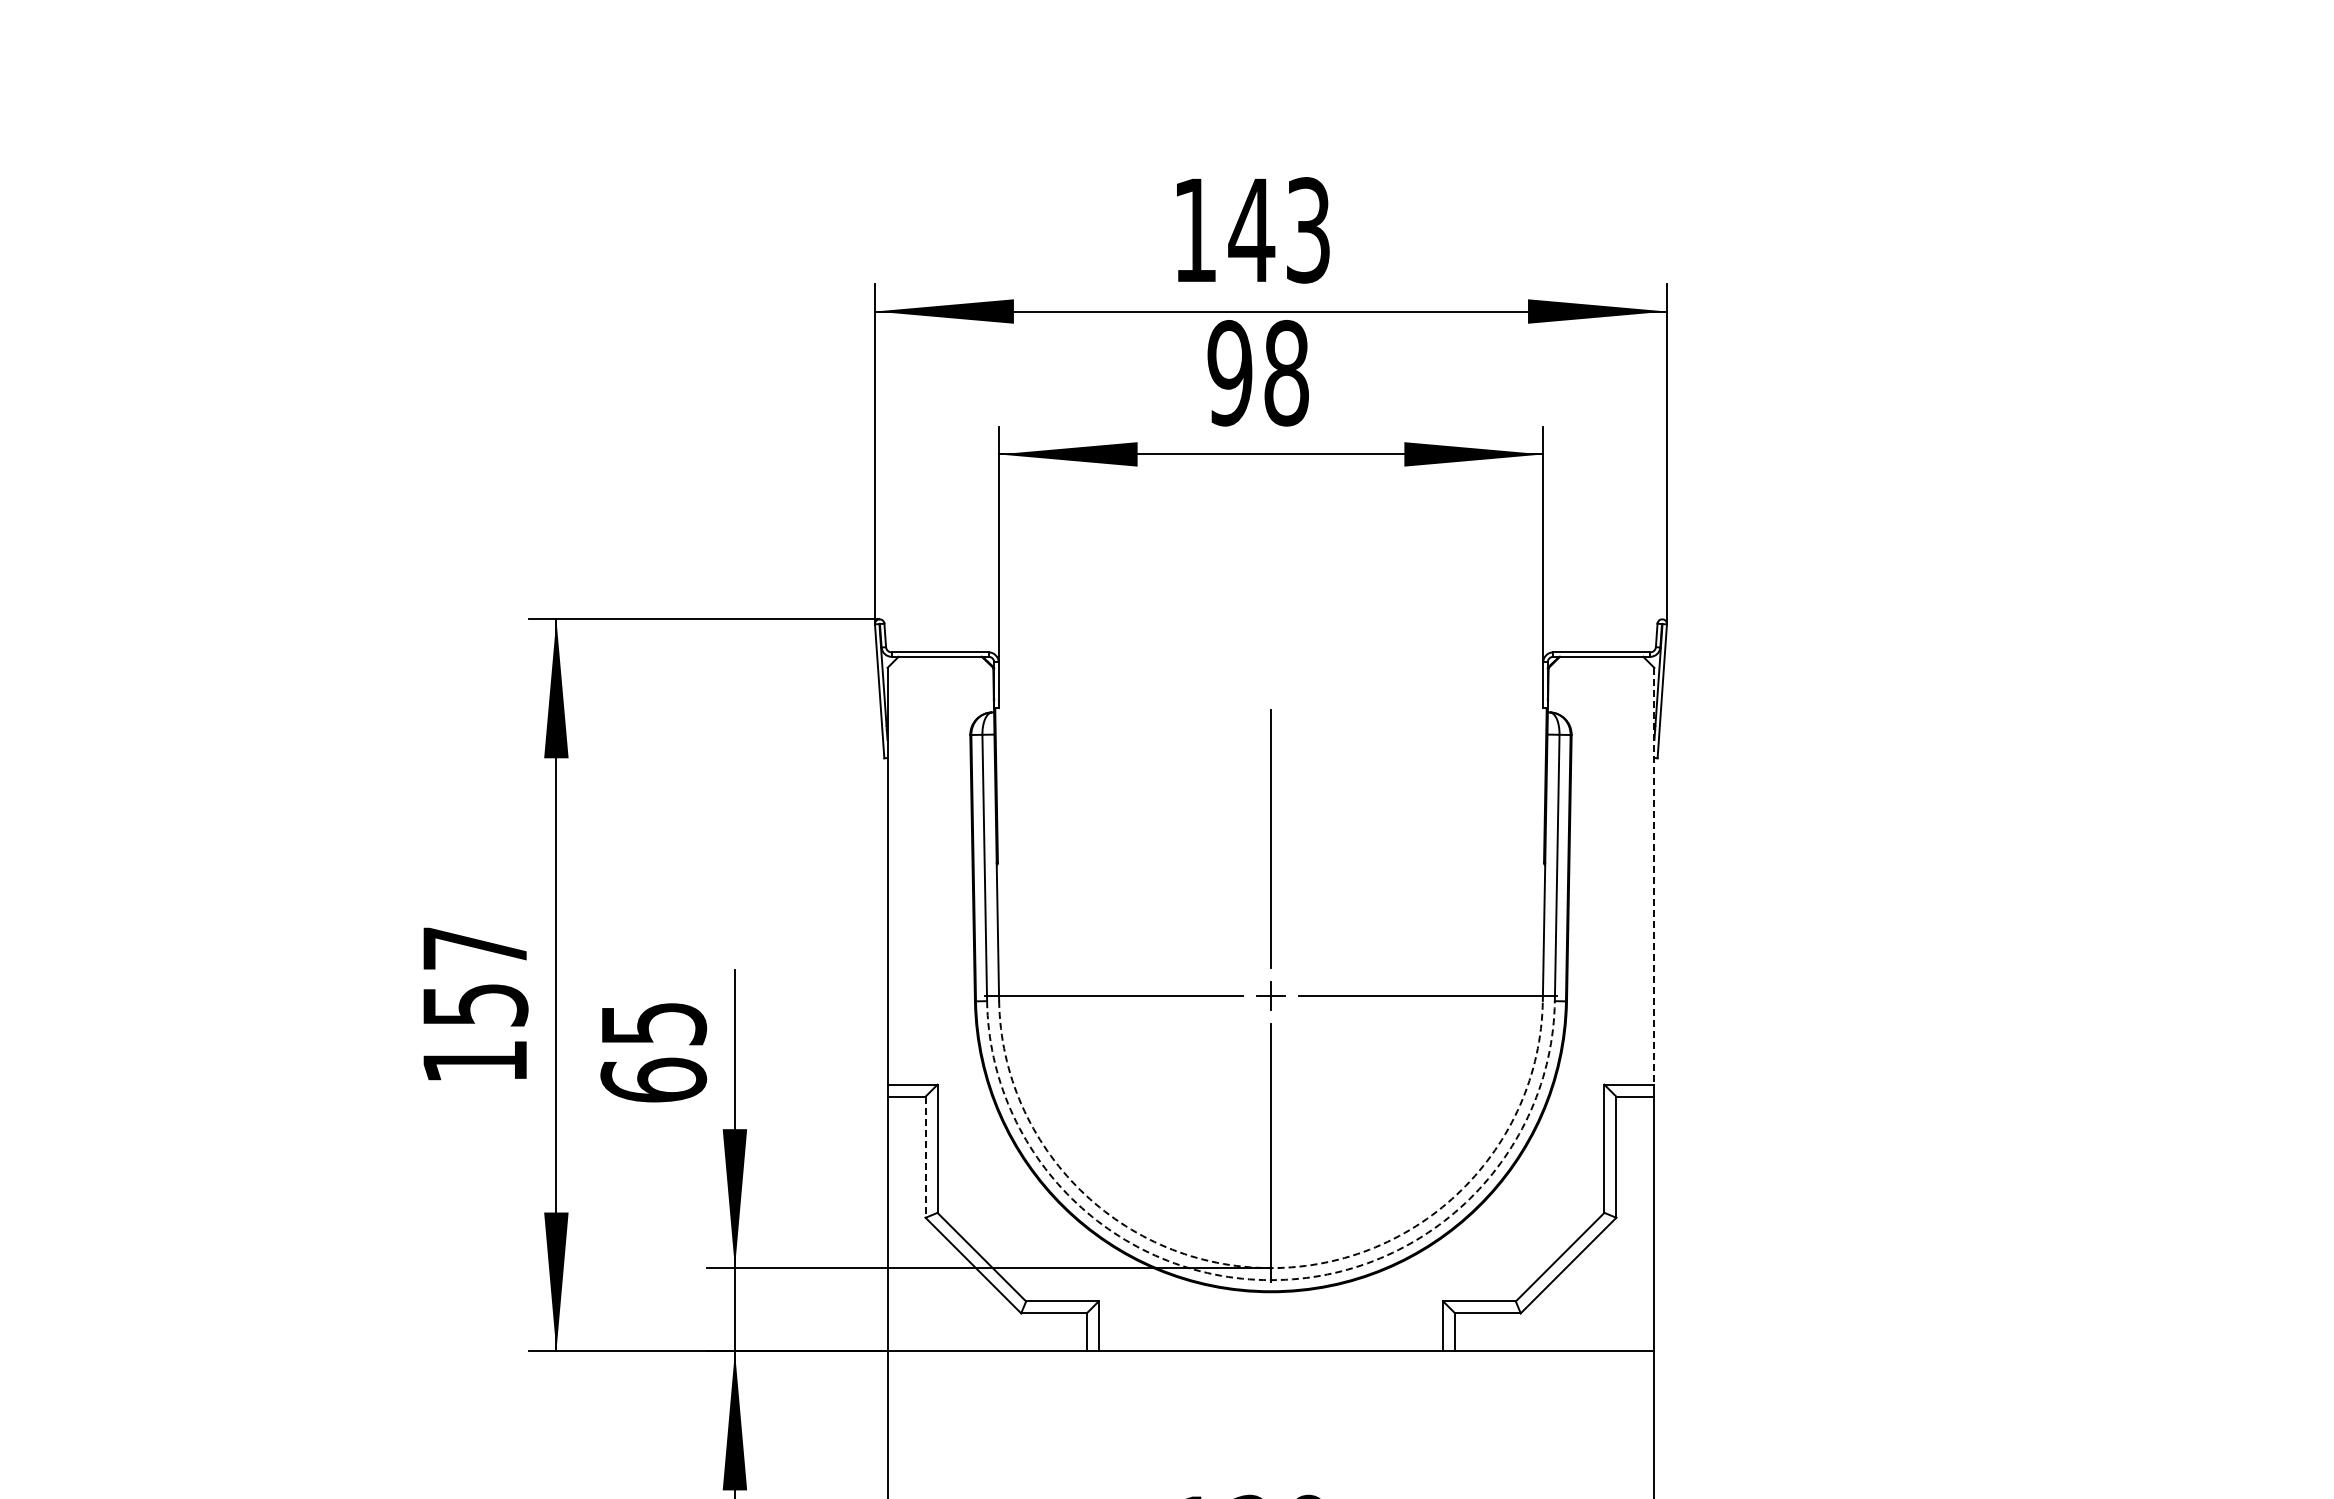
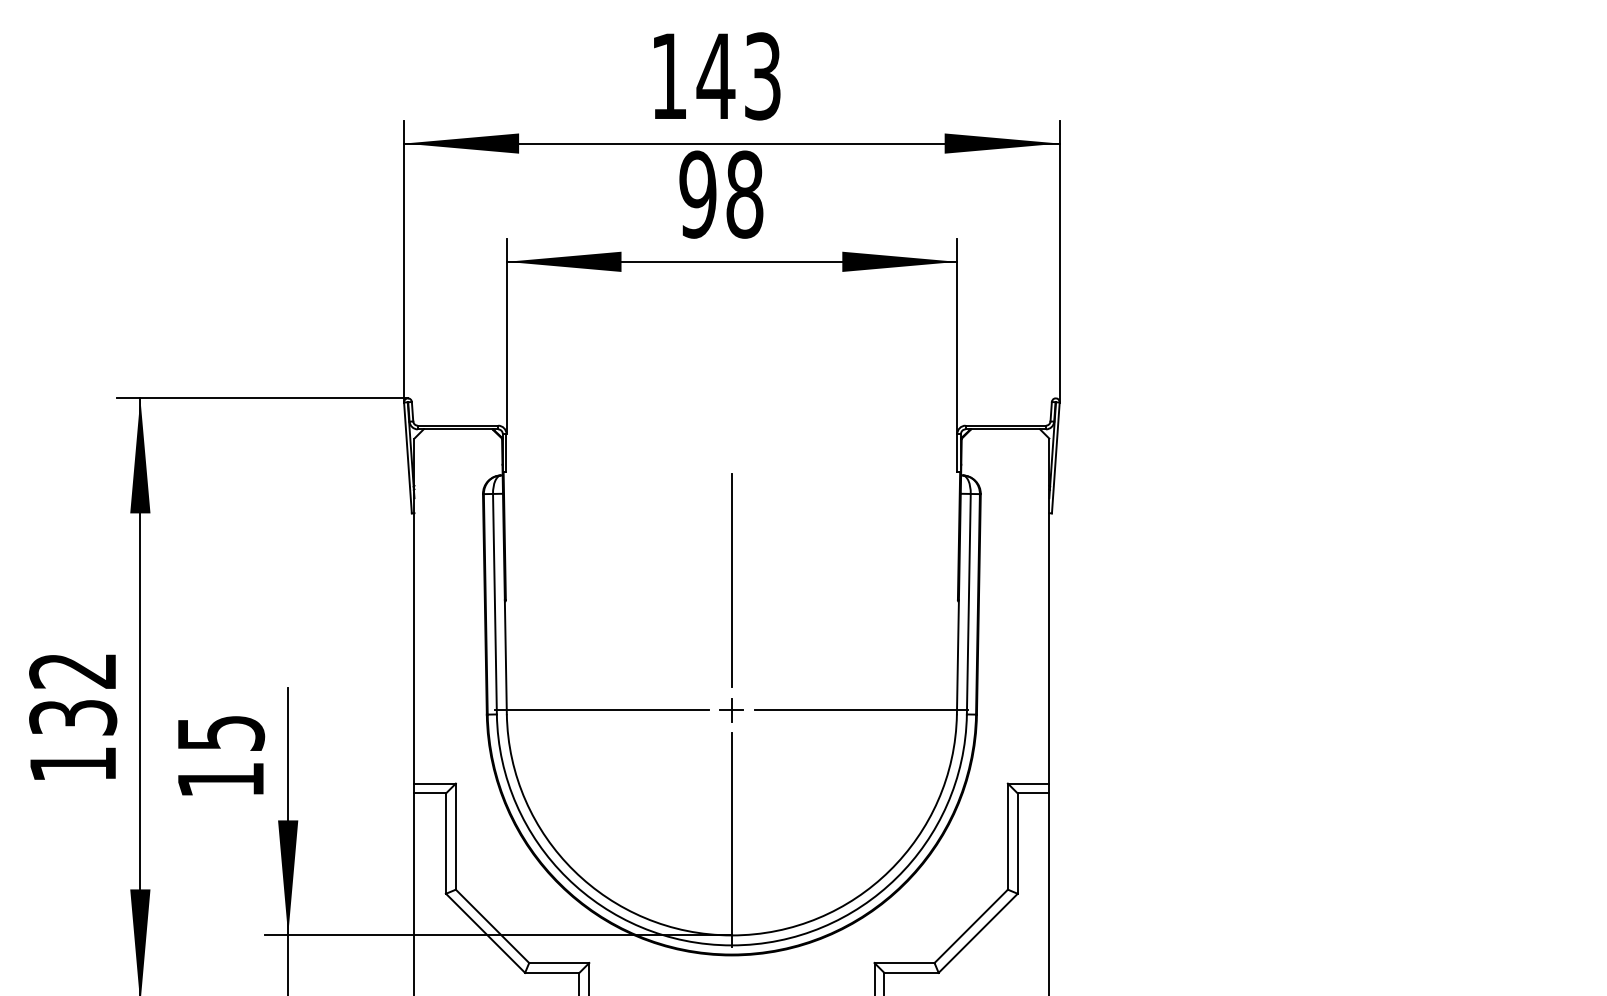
line: (1654, 876) -> (1049, 611), dashed -> solid
text: (474, 976) -> (72, 694), 157 -> 132
text: (653, 1079) -> (220, 779), 65 -> 15
line: (925, 1157) -> (445, 843), dashed -> solid
arc: (1270, 1268) -> (731, 935), dashed -> solid
arc: (1270, 1280) -> (731, 945), dashed -> solid

